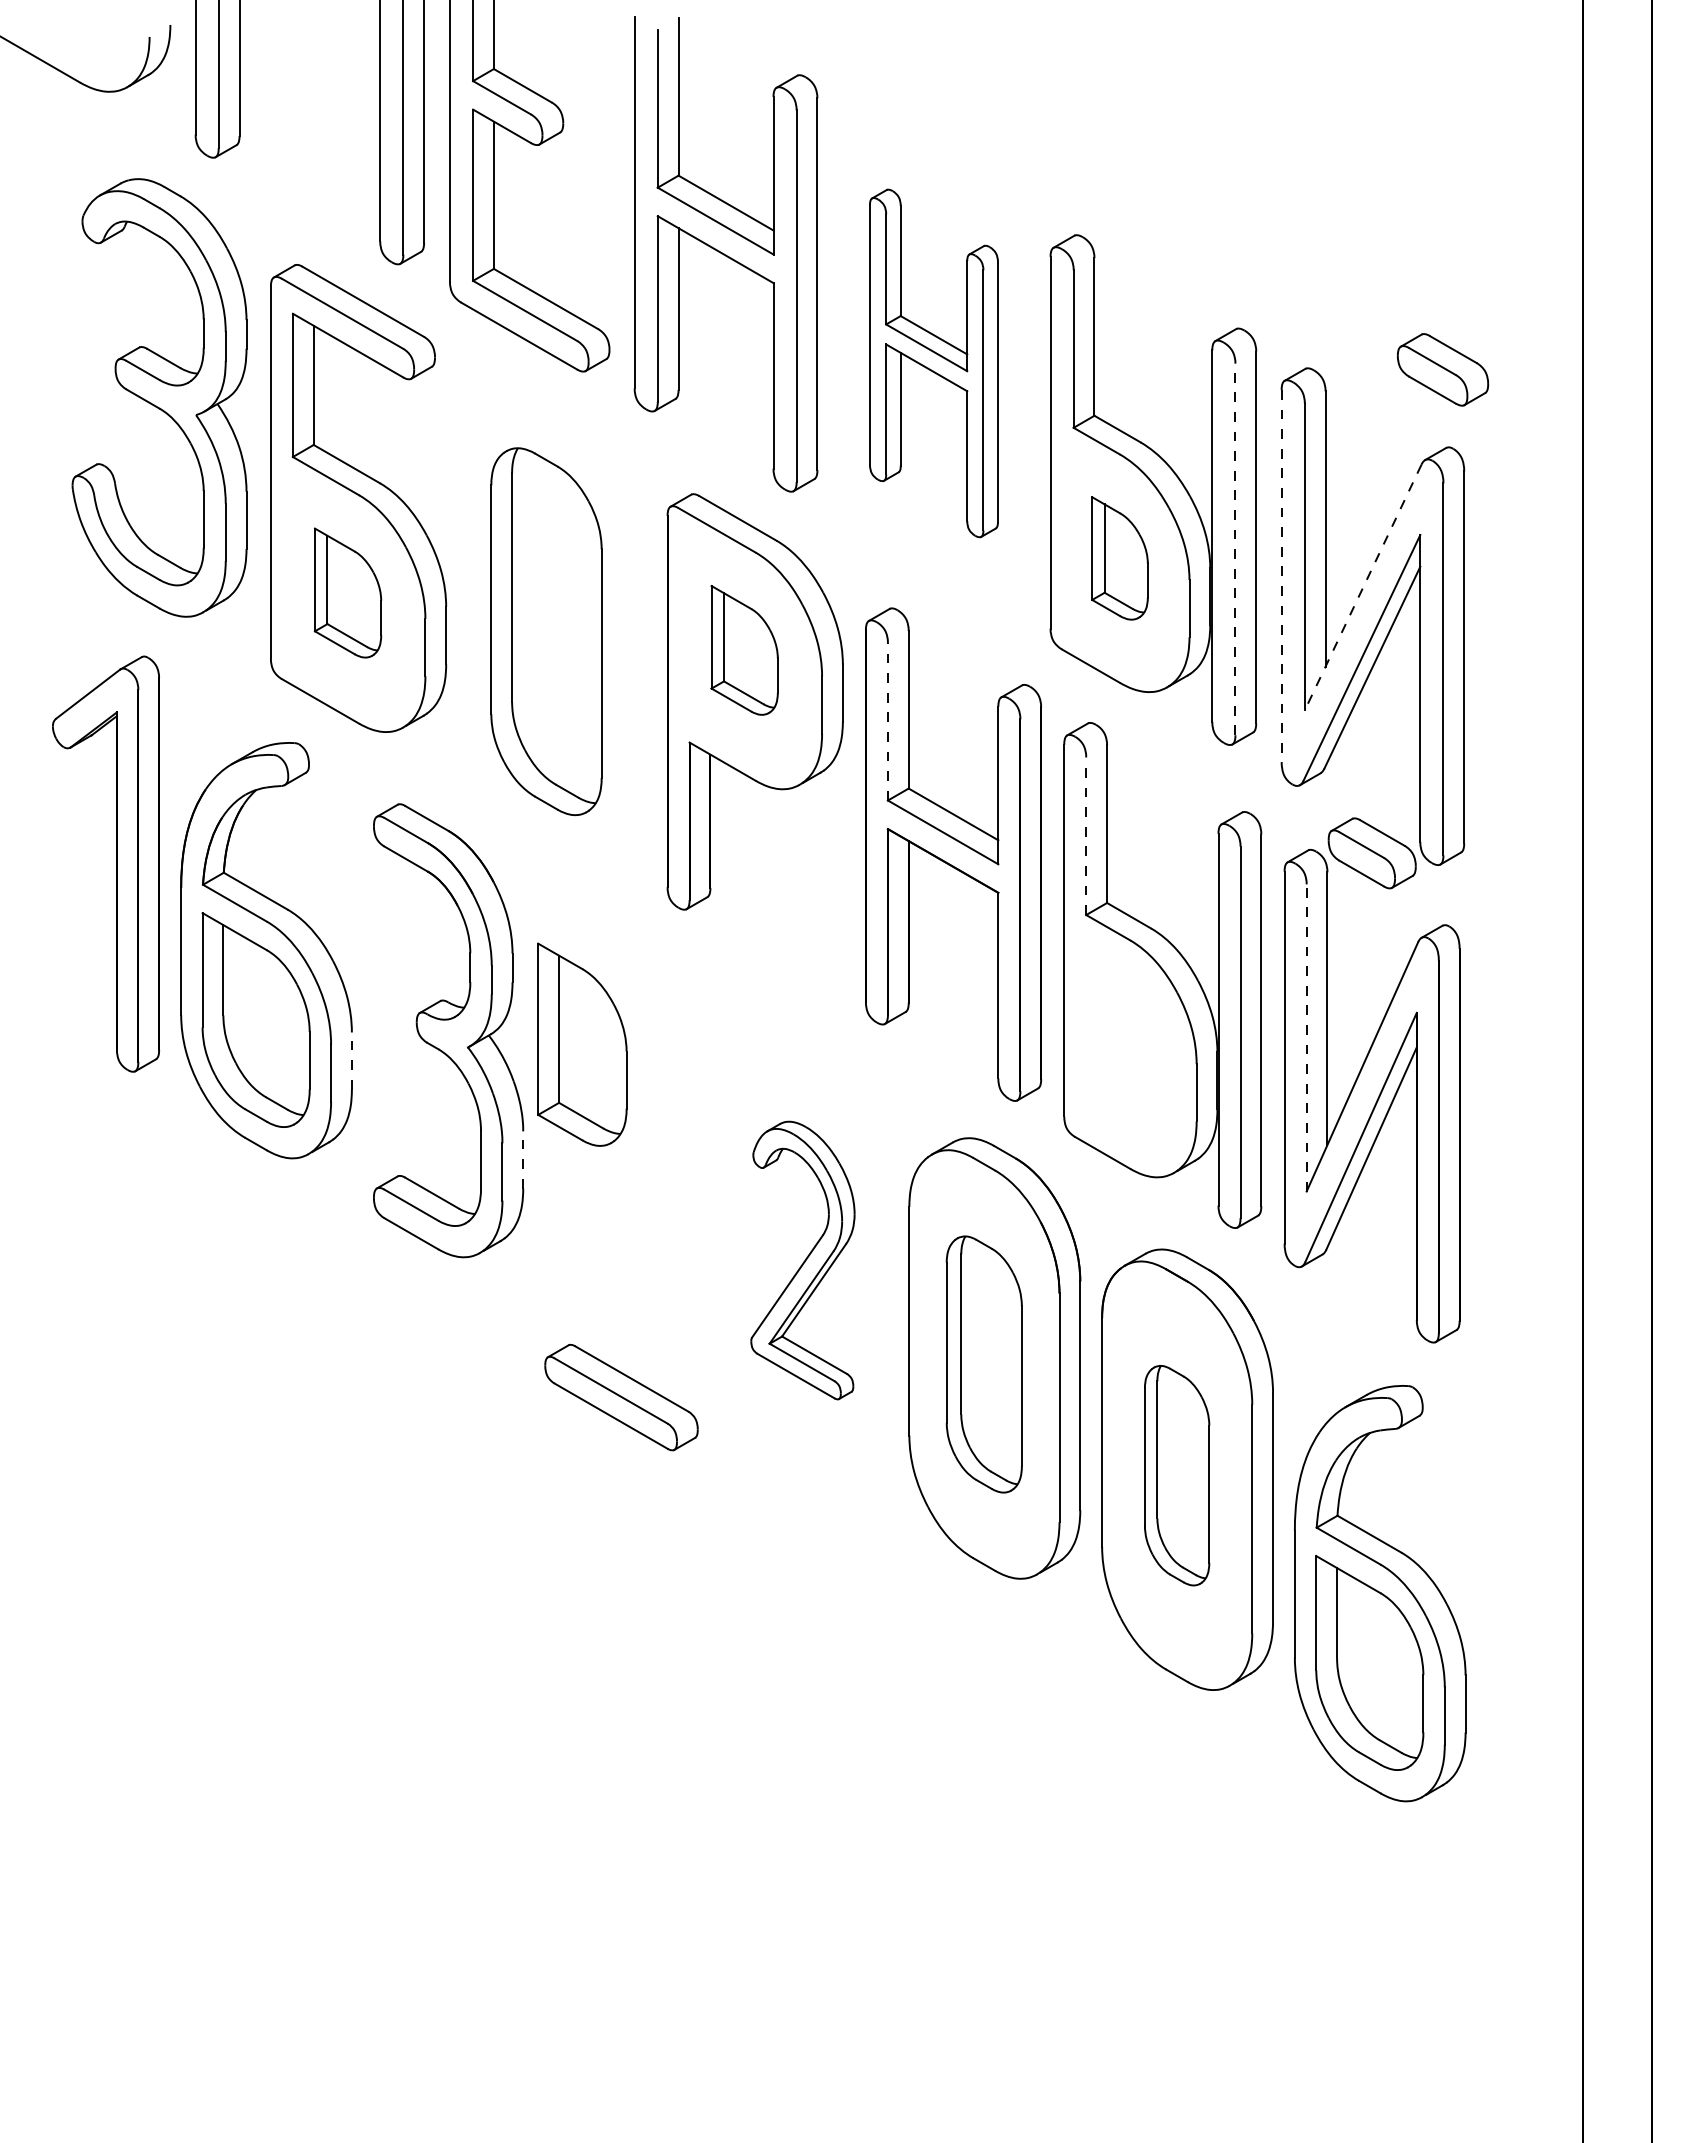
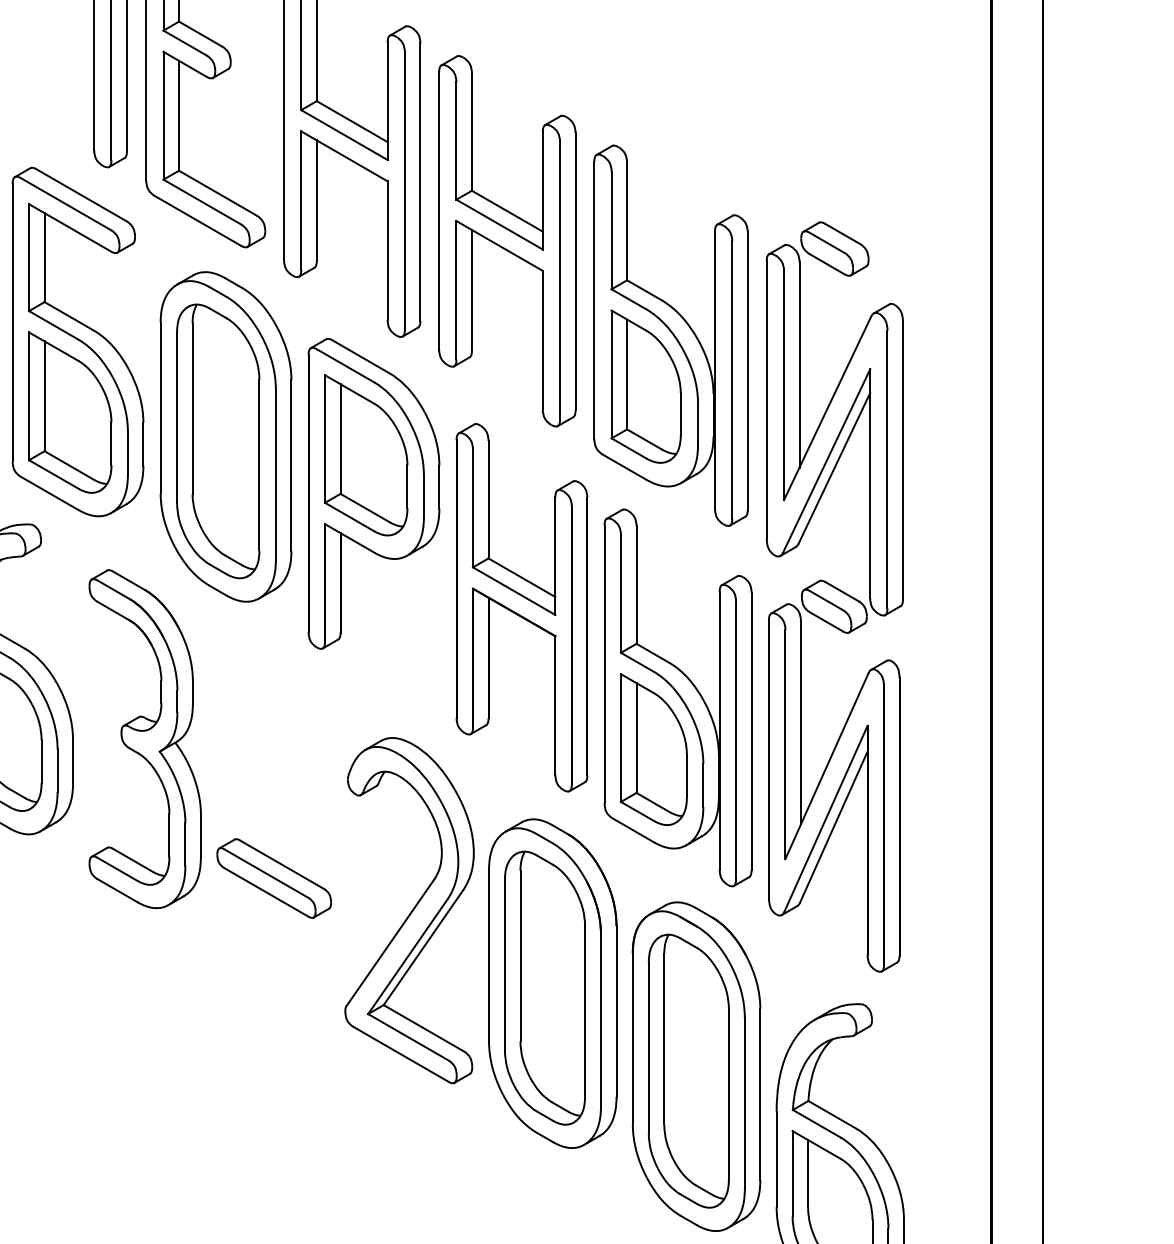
part: (933, 363) -> (507, 241), size x1.43
part: (1443, 369) -> (835, 248), moved
line: (1235, 549) -> (732, 380), dashed -> solid
part: (1119, 558) -> (645, 386), size x1.67
line: (1281, 576) -> (766, 400), dashed -> solid
line: (1363, 587) -> (827, 408), dashed -> solid
part: (347, 592) -> (69, 412), size x1.67
part: (556, 625) -> (225, 436), added
part: (744, 650) -> (365, 455), size x1.67
line: (887, 721) -> (472, 508), dashed -> solid
line: (1086, 836) -> (621, 594), dashed -> solid
line: (1306, 1037) -> (785, 744), dashed -> solid
part: (582, 1044) -> (653, 749), moved
line: (351, 1061) -> (72, 762), dashed -> solid
line: (523, 1159) -> (201, 835), dashed -> solid
part: (802, 1260) -> (409, 910), size x1.67
part: (983, 1364) -> (544, 988), size x1.43
part: (621, 1397) -> (274, 878), moved
part: (1176, 1475) -> (688, 1070), size x1.67

